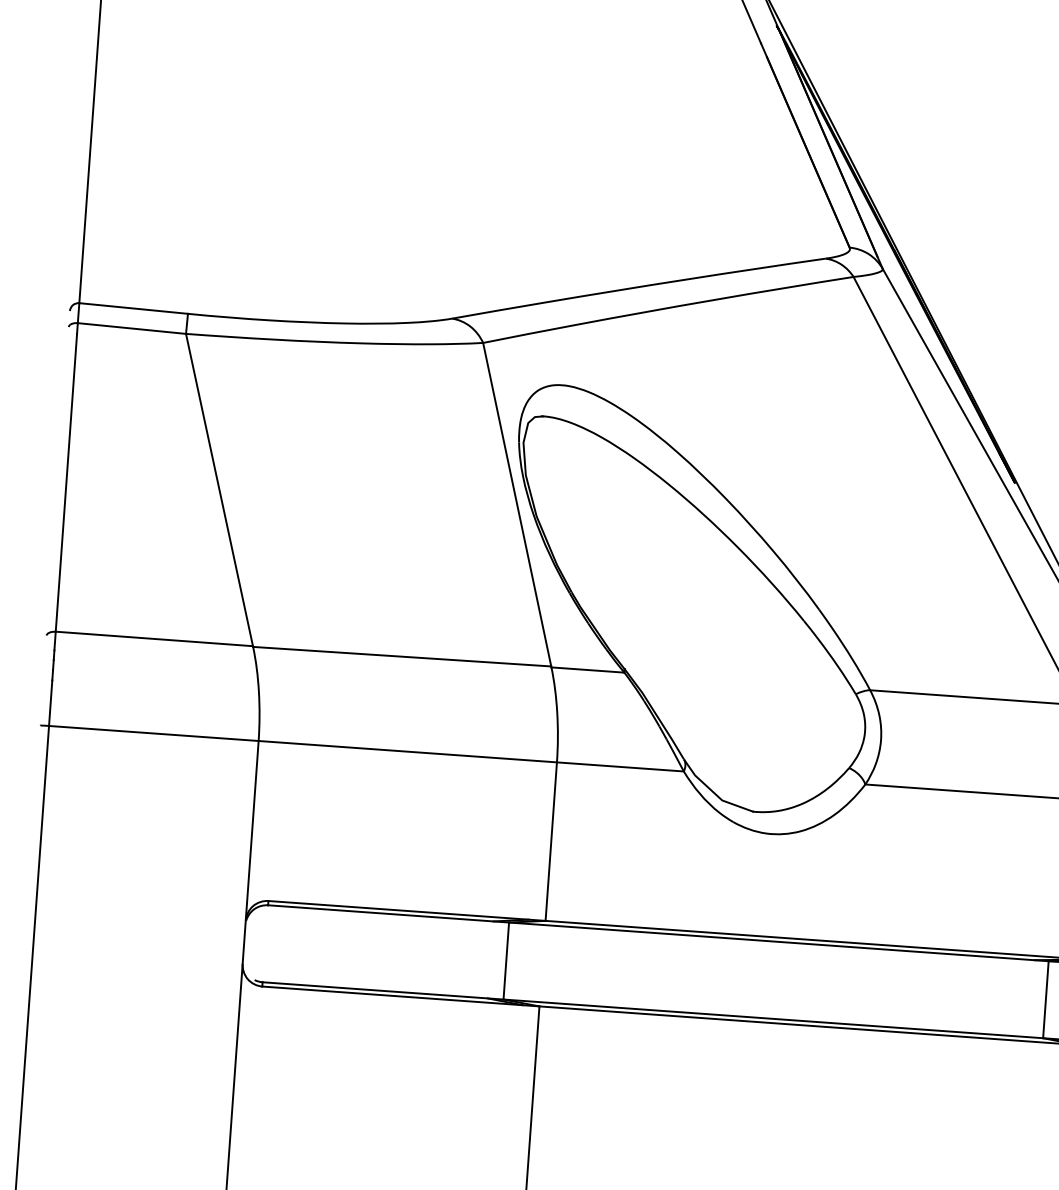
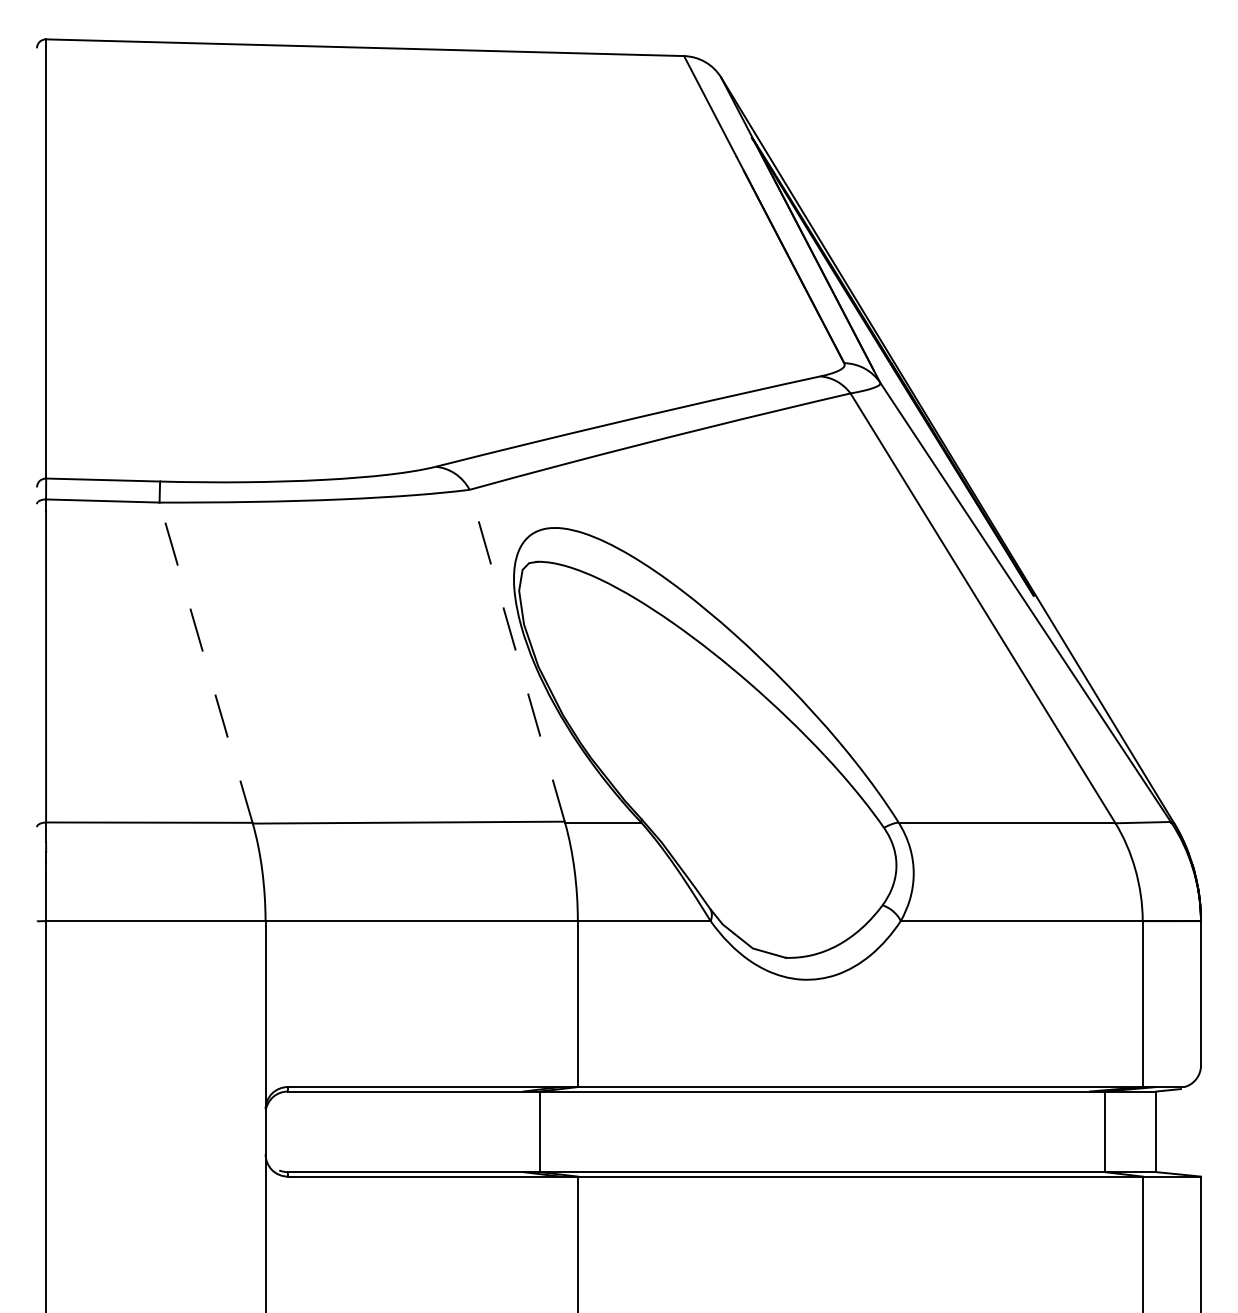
line: (219, 489) -> (206, 662), solid -> dashed
line: (517, 504) -> (517, 655), solid -> dashed

